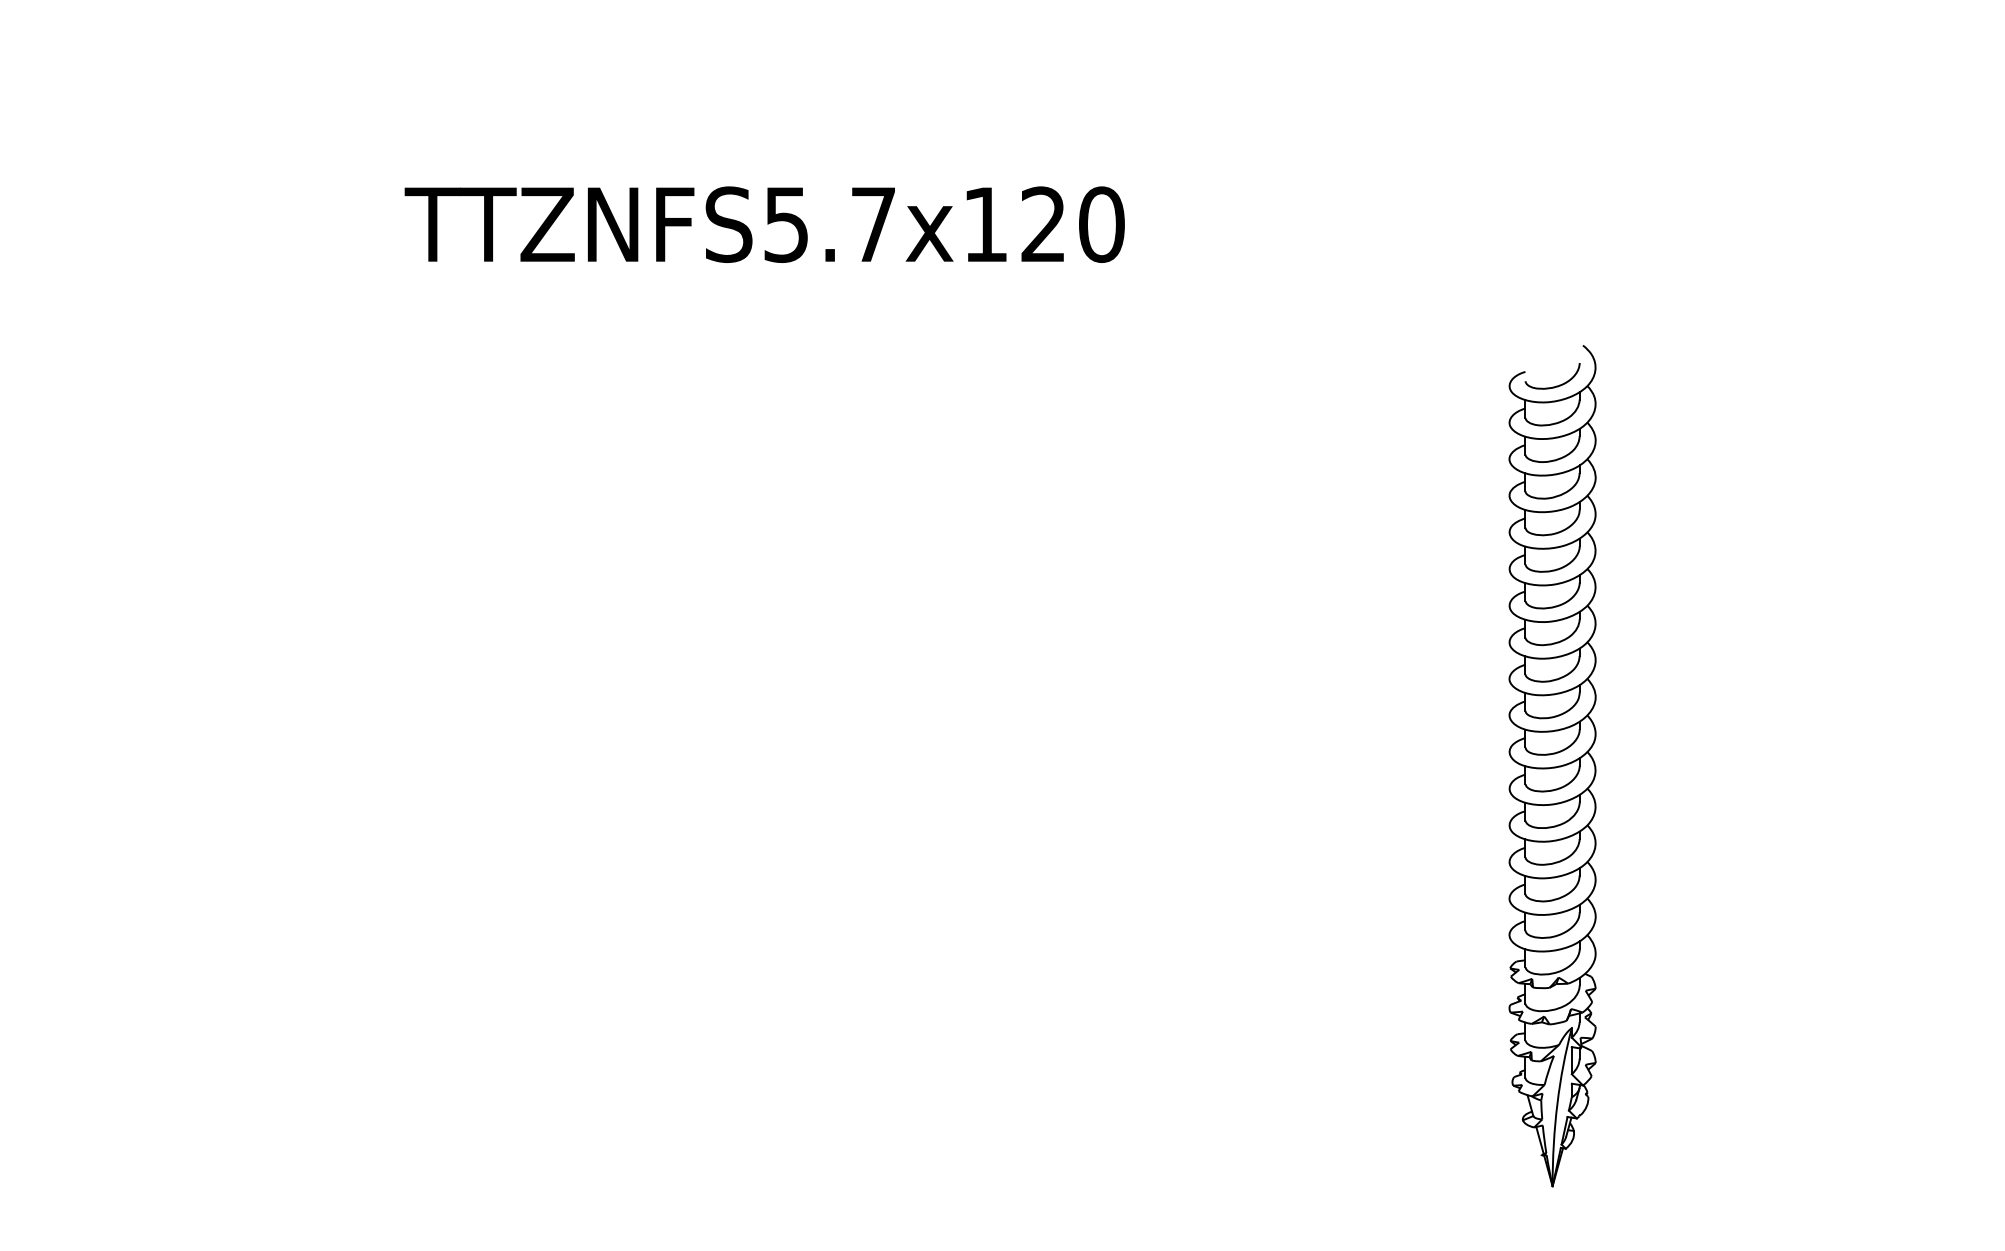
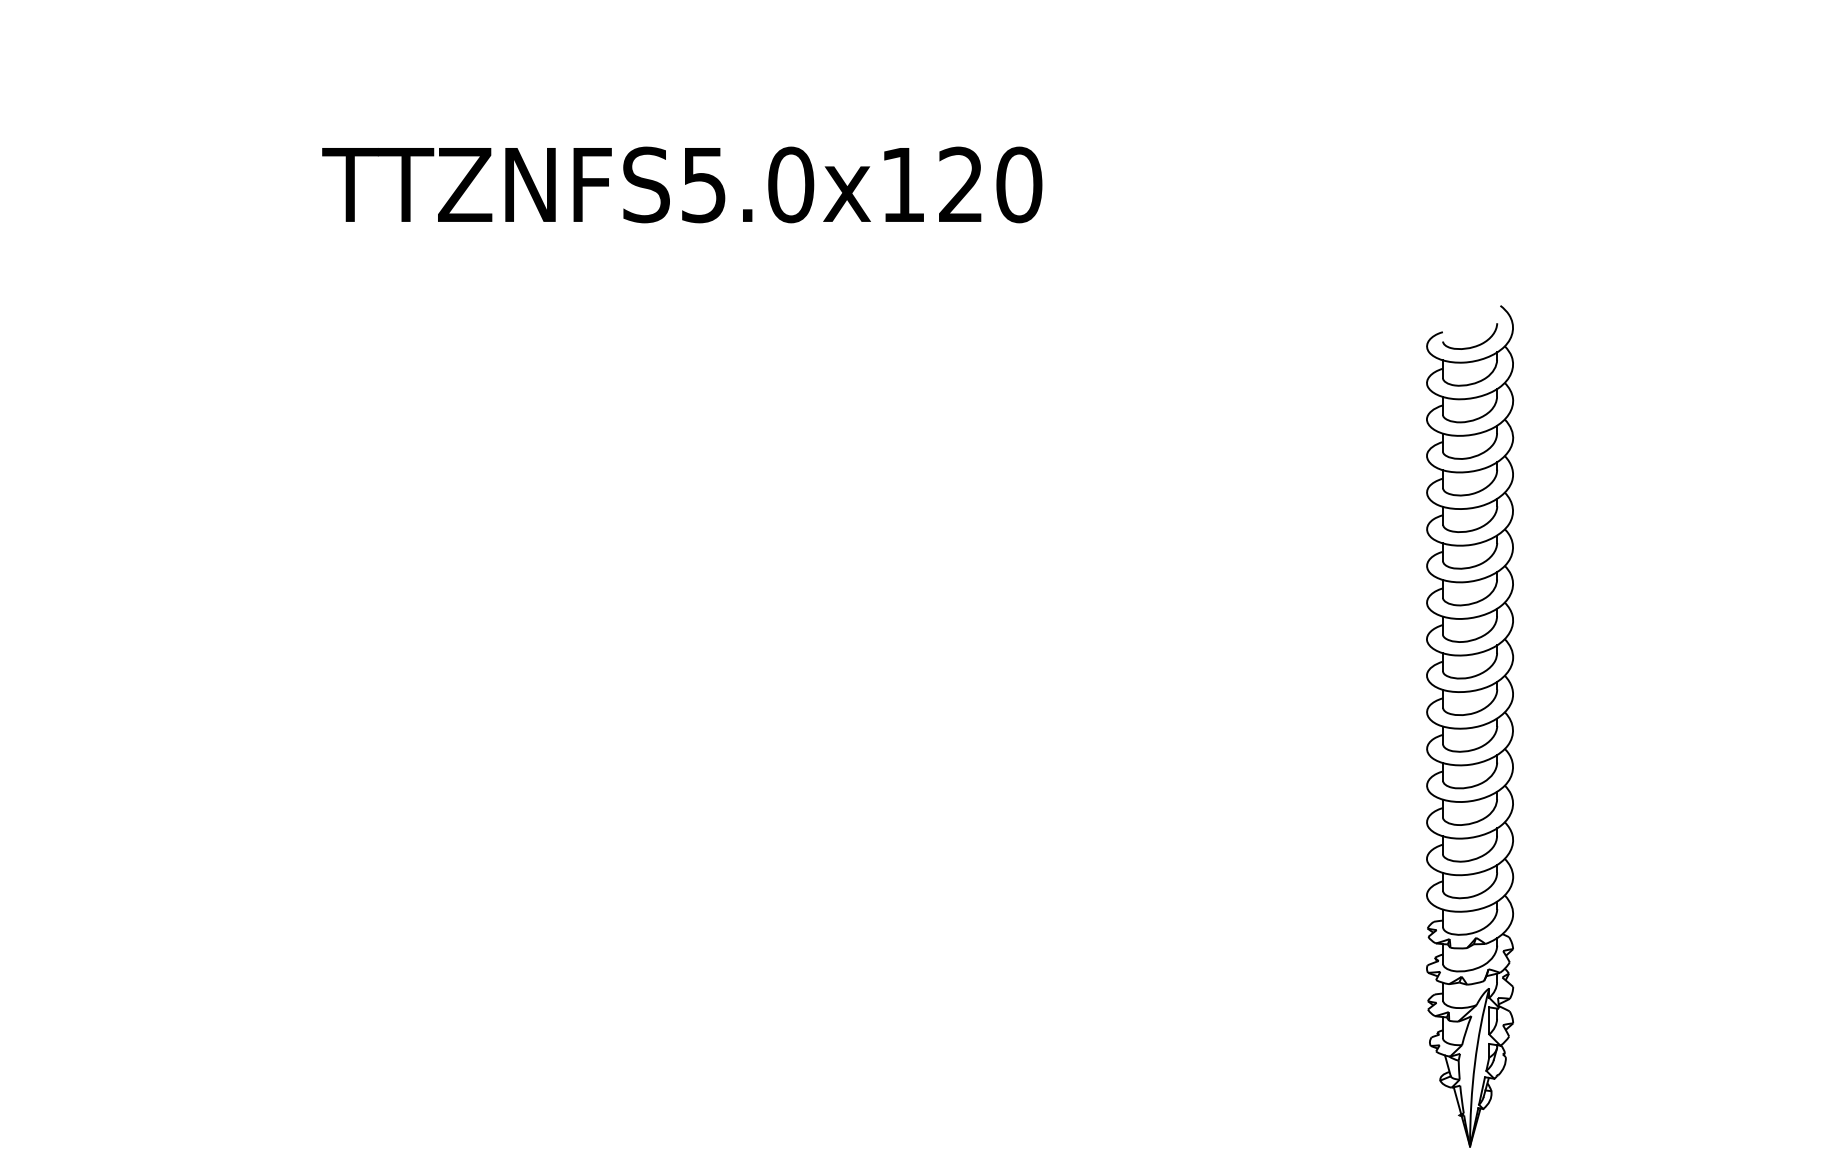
text: (873, 224) -> (790, 184), TTZNFS5.7x120 -> TTZNFS5.0x120

